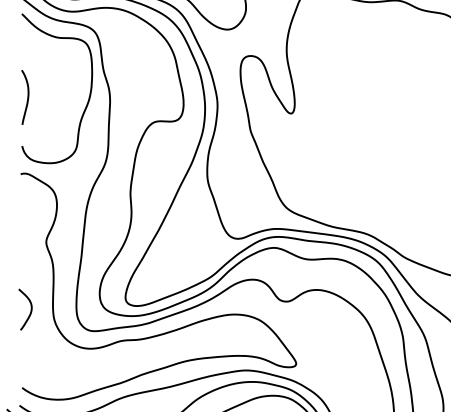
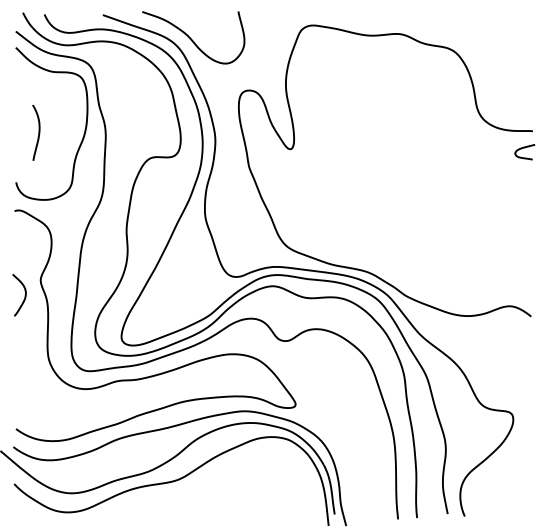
curve: (27, 97) -> (38, 132), moved
curve: (30, 309) -> (24, 295), moved

